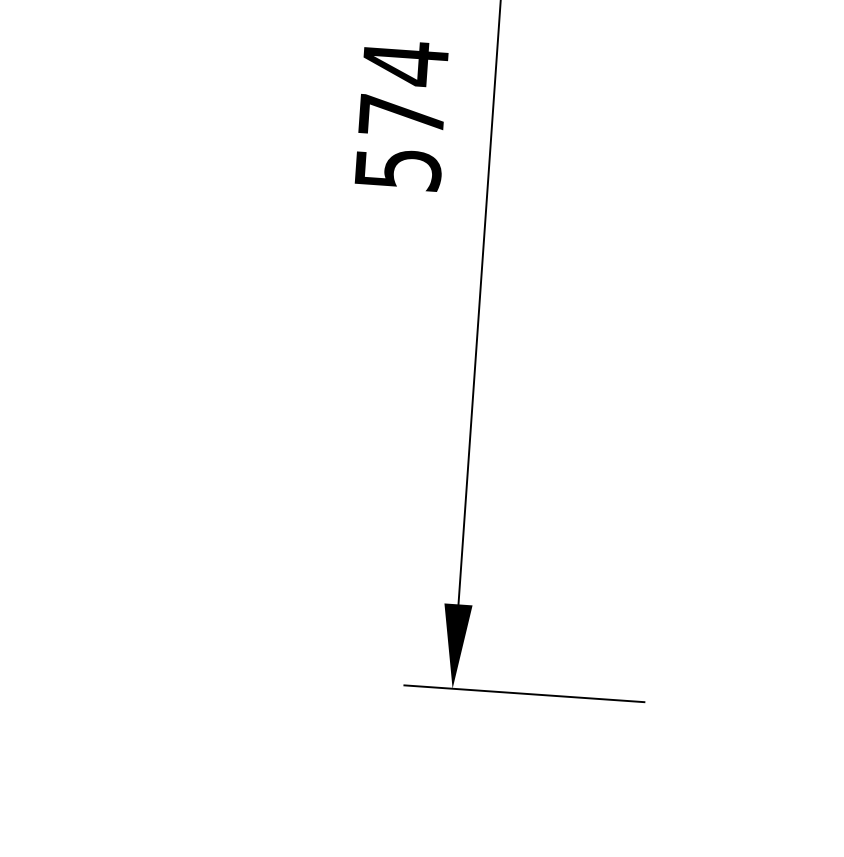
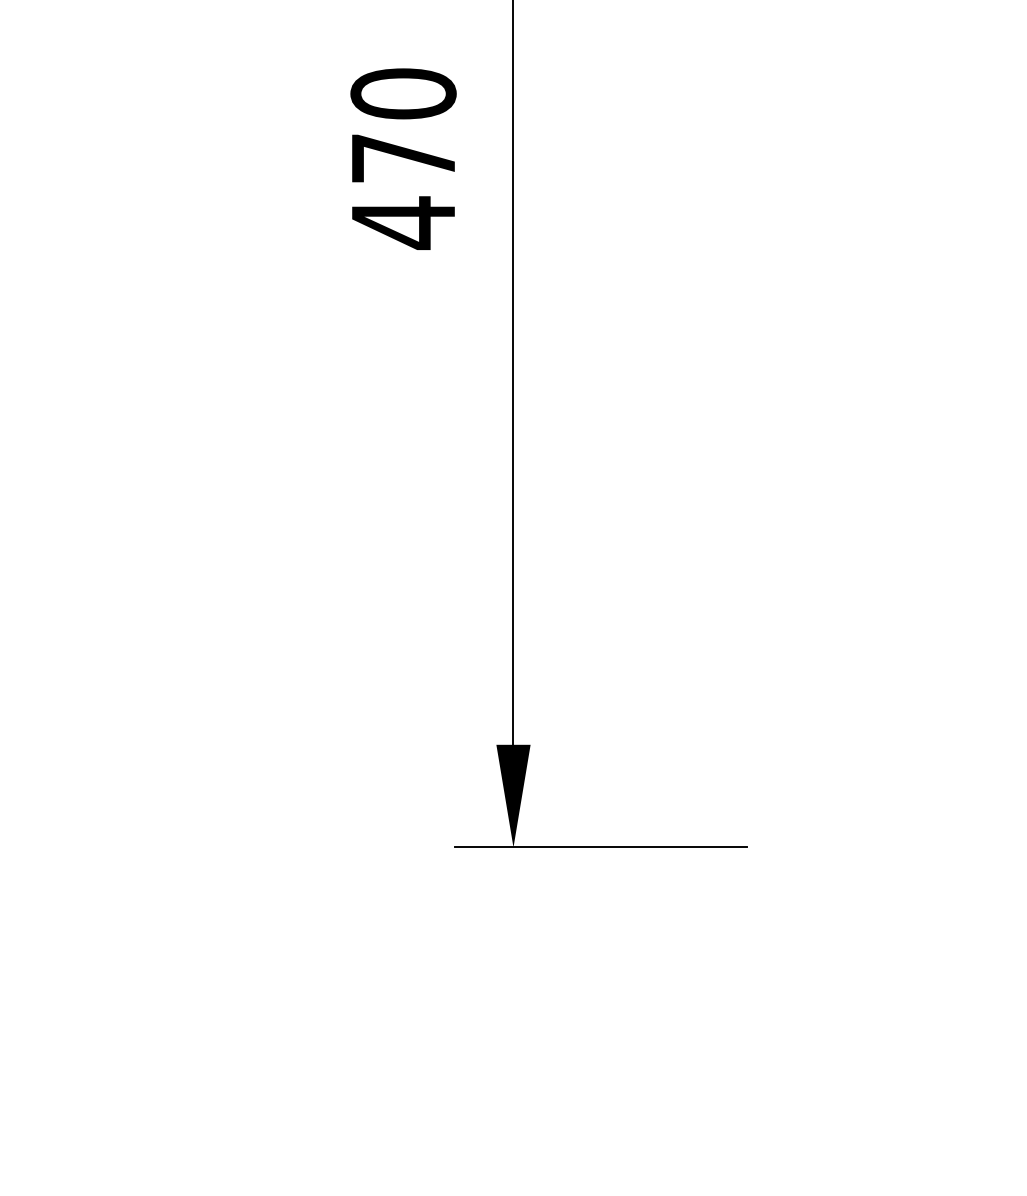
text: (401, 116) -> (403, 158), 574 -> 470

